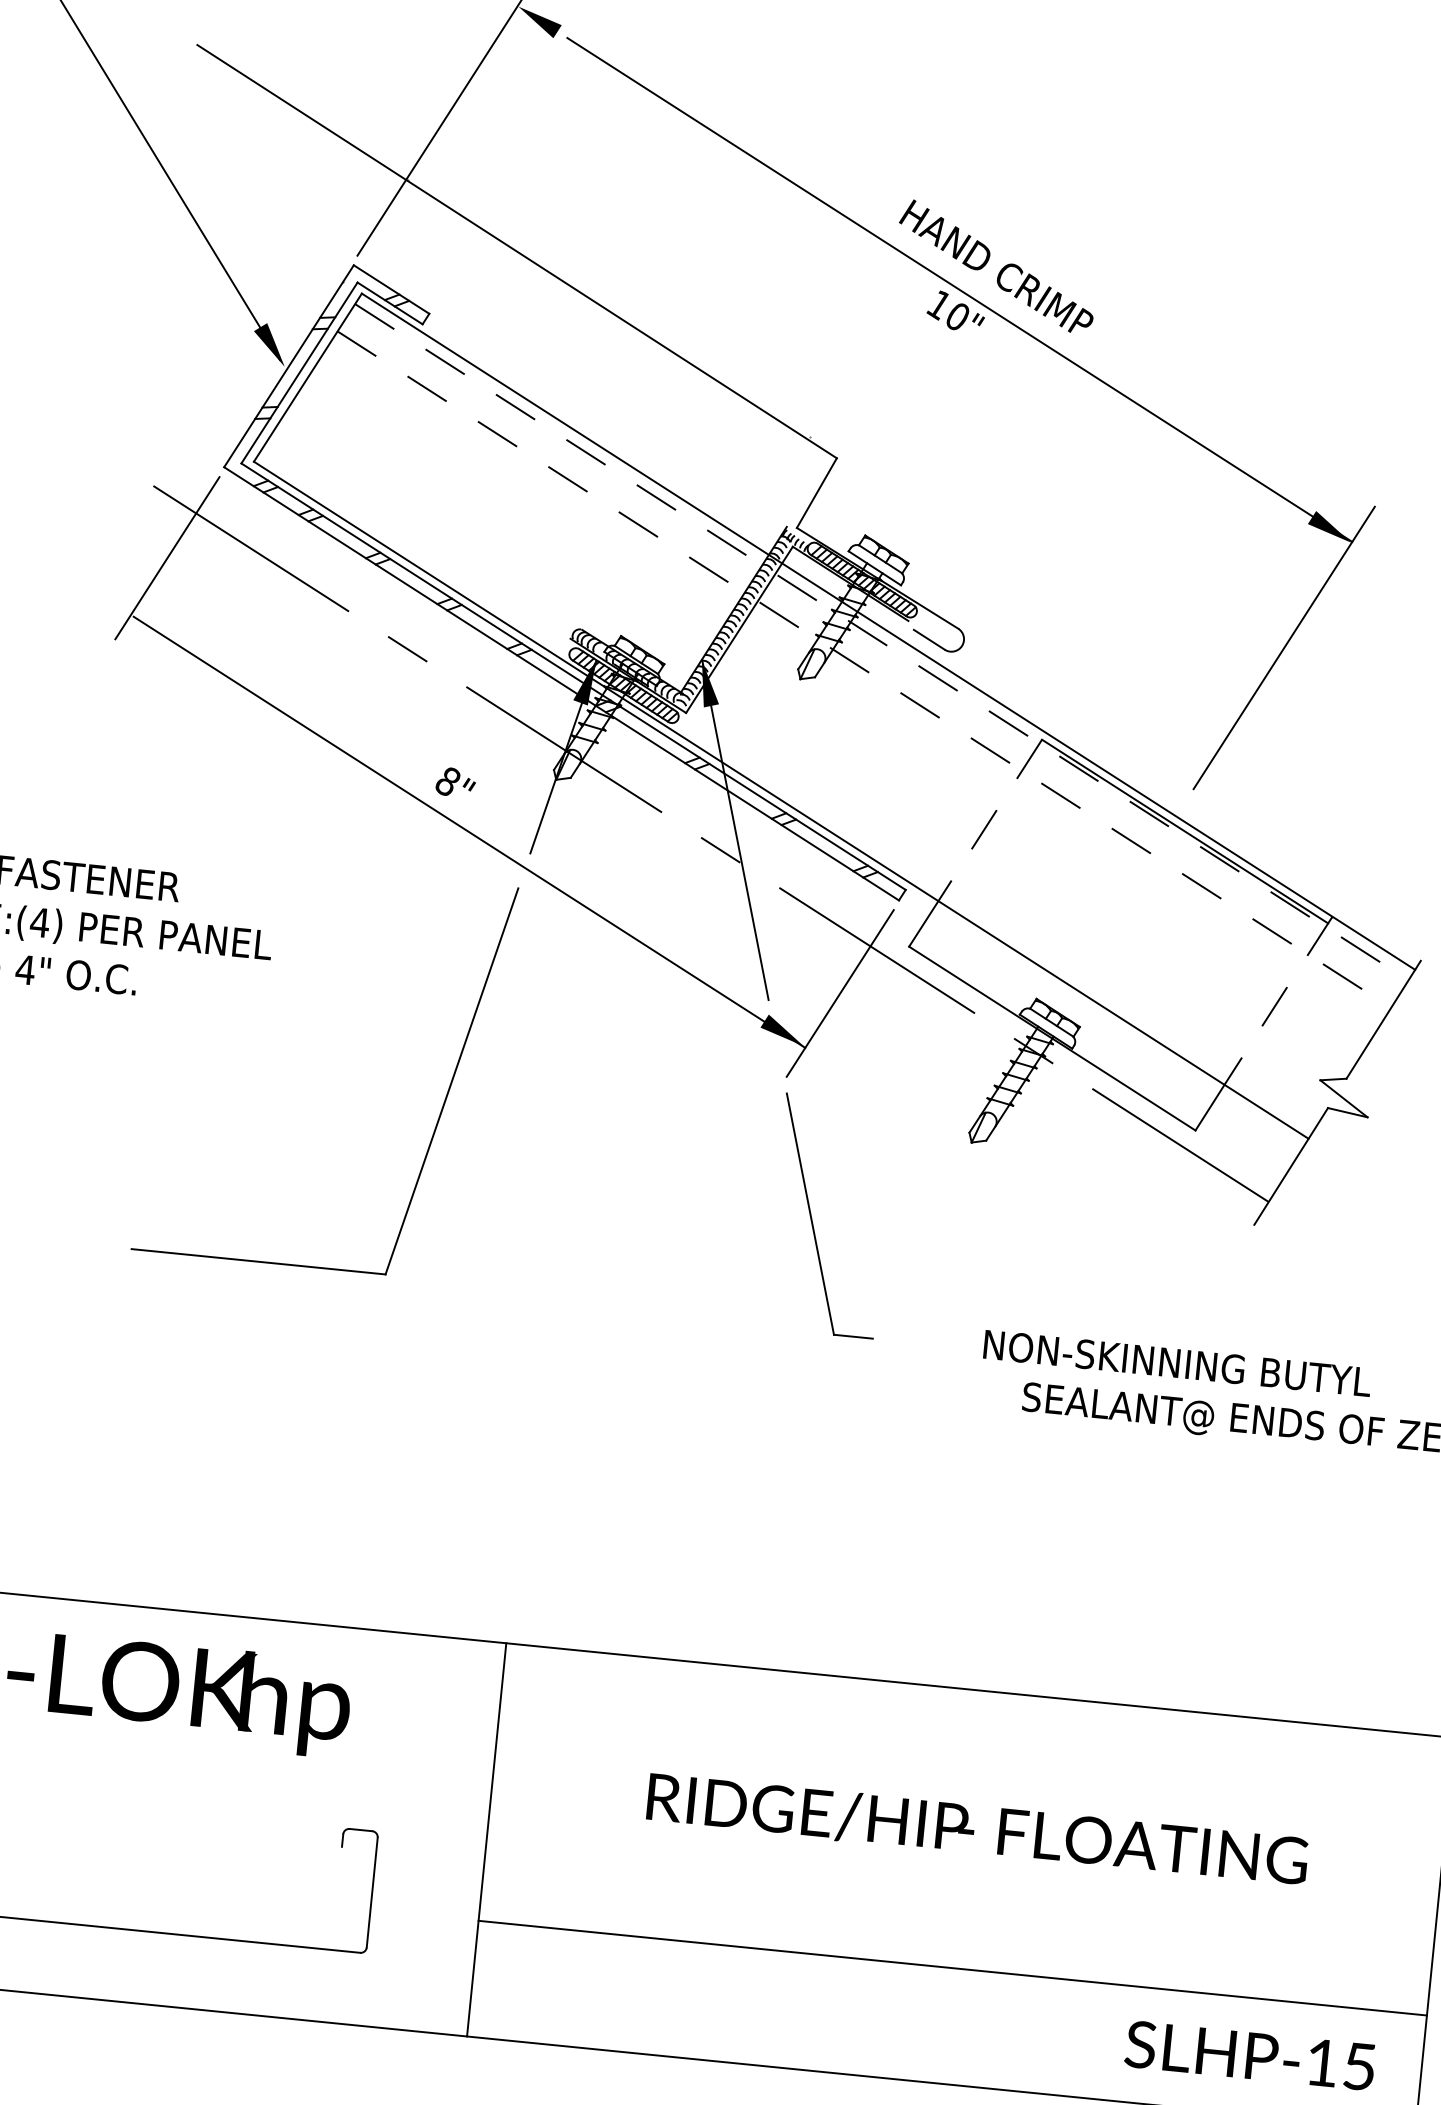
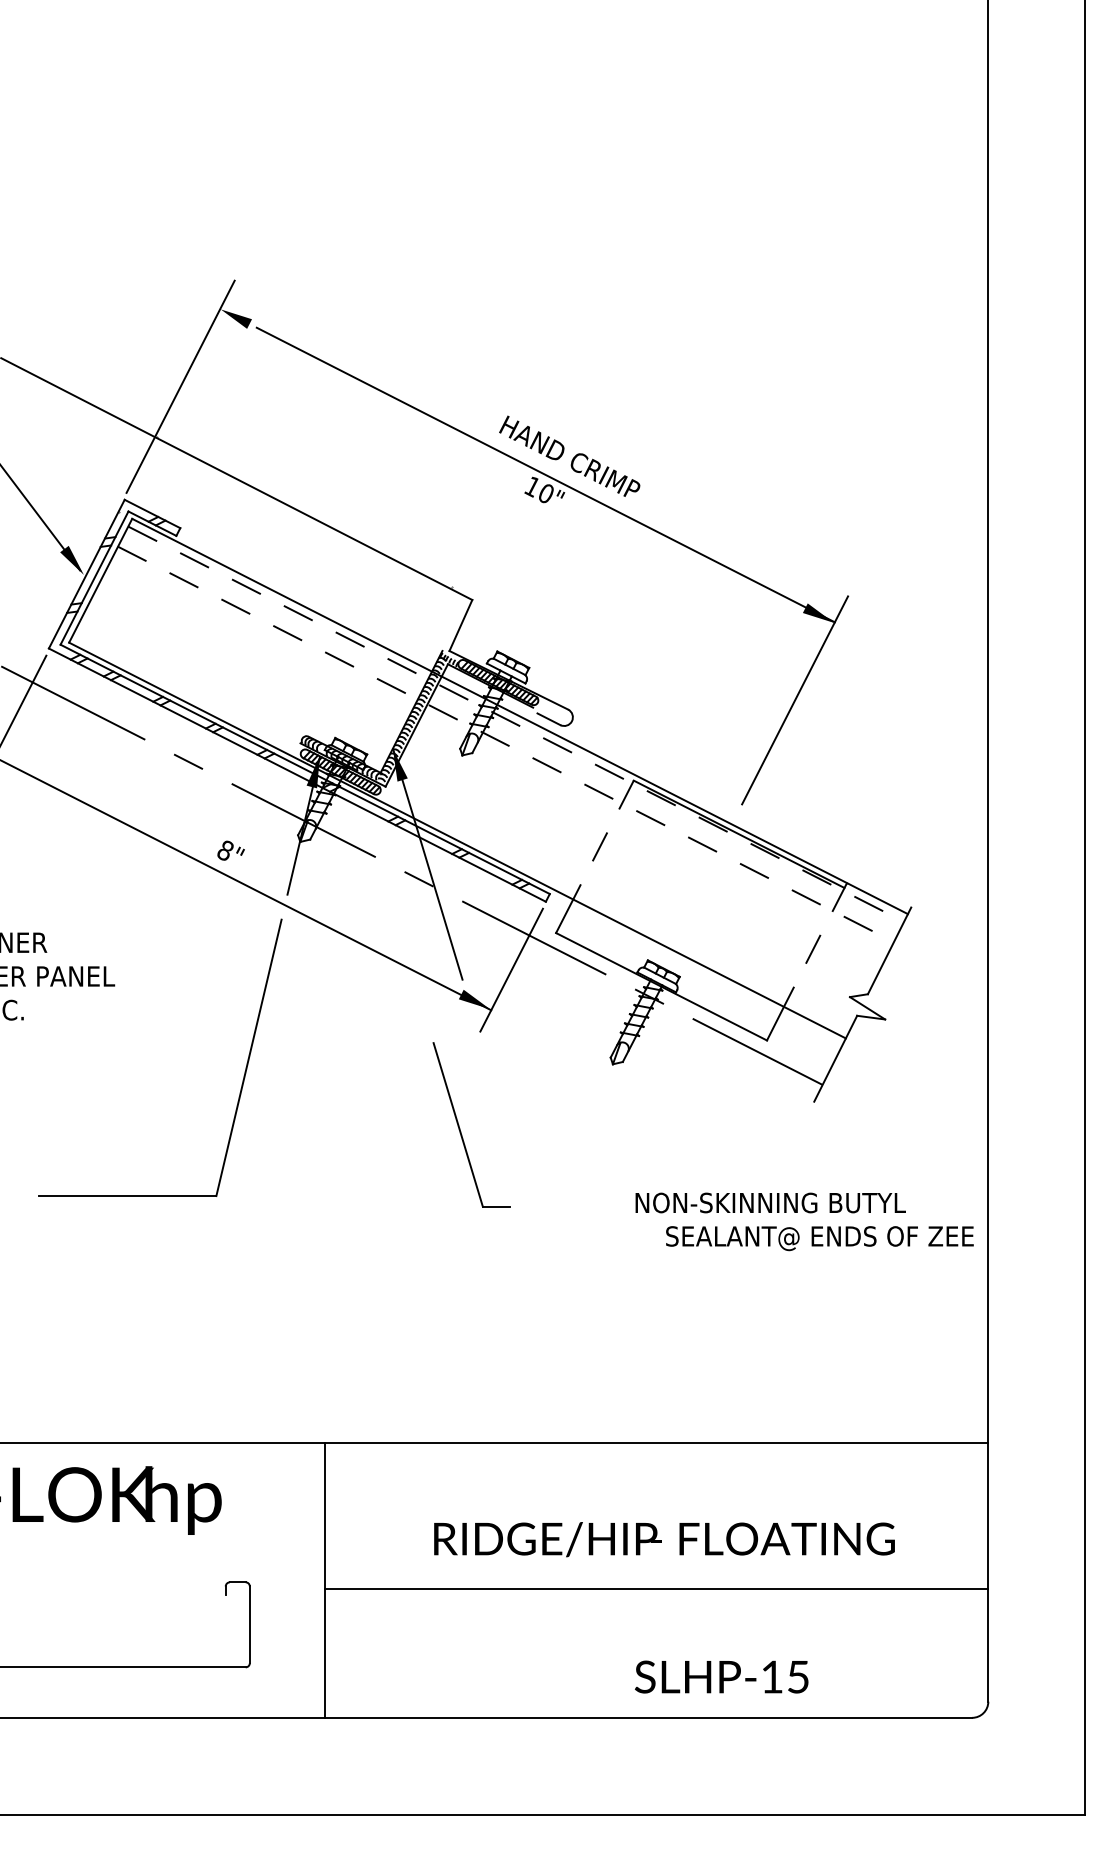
part: (813, 1219) -> (460, 1128), moved
line: (952, 1968) -> (656, 1589), moved
text: (1249, 2054) -> (721, 1676), moved

